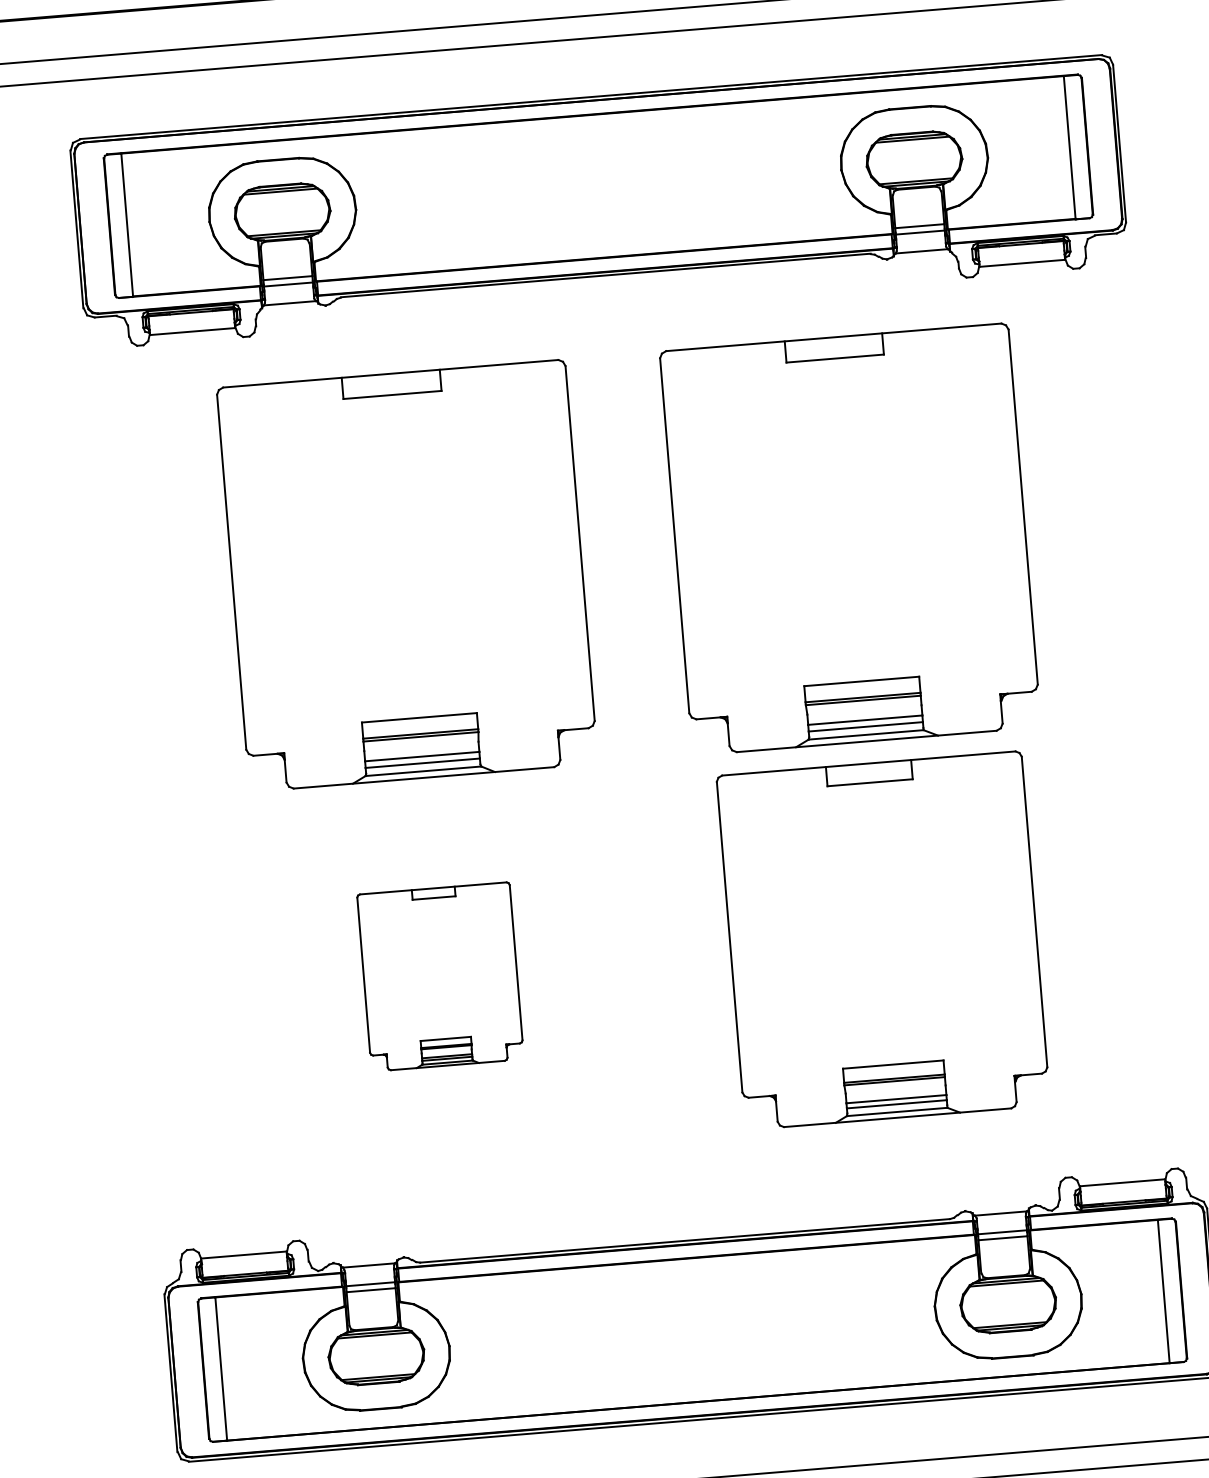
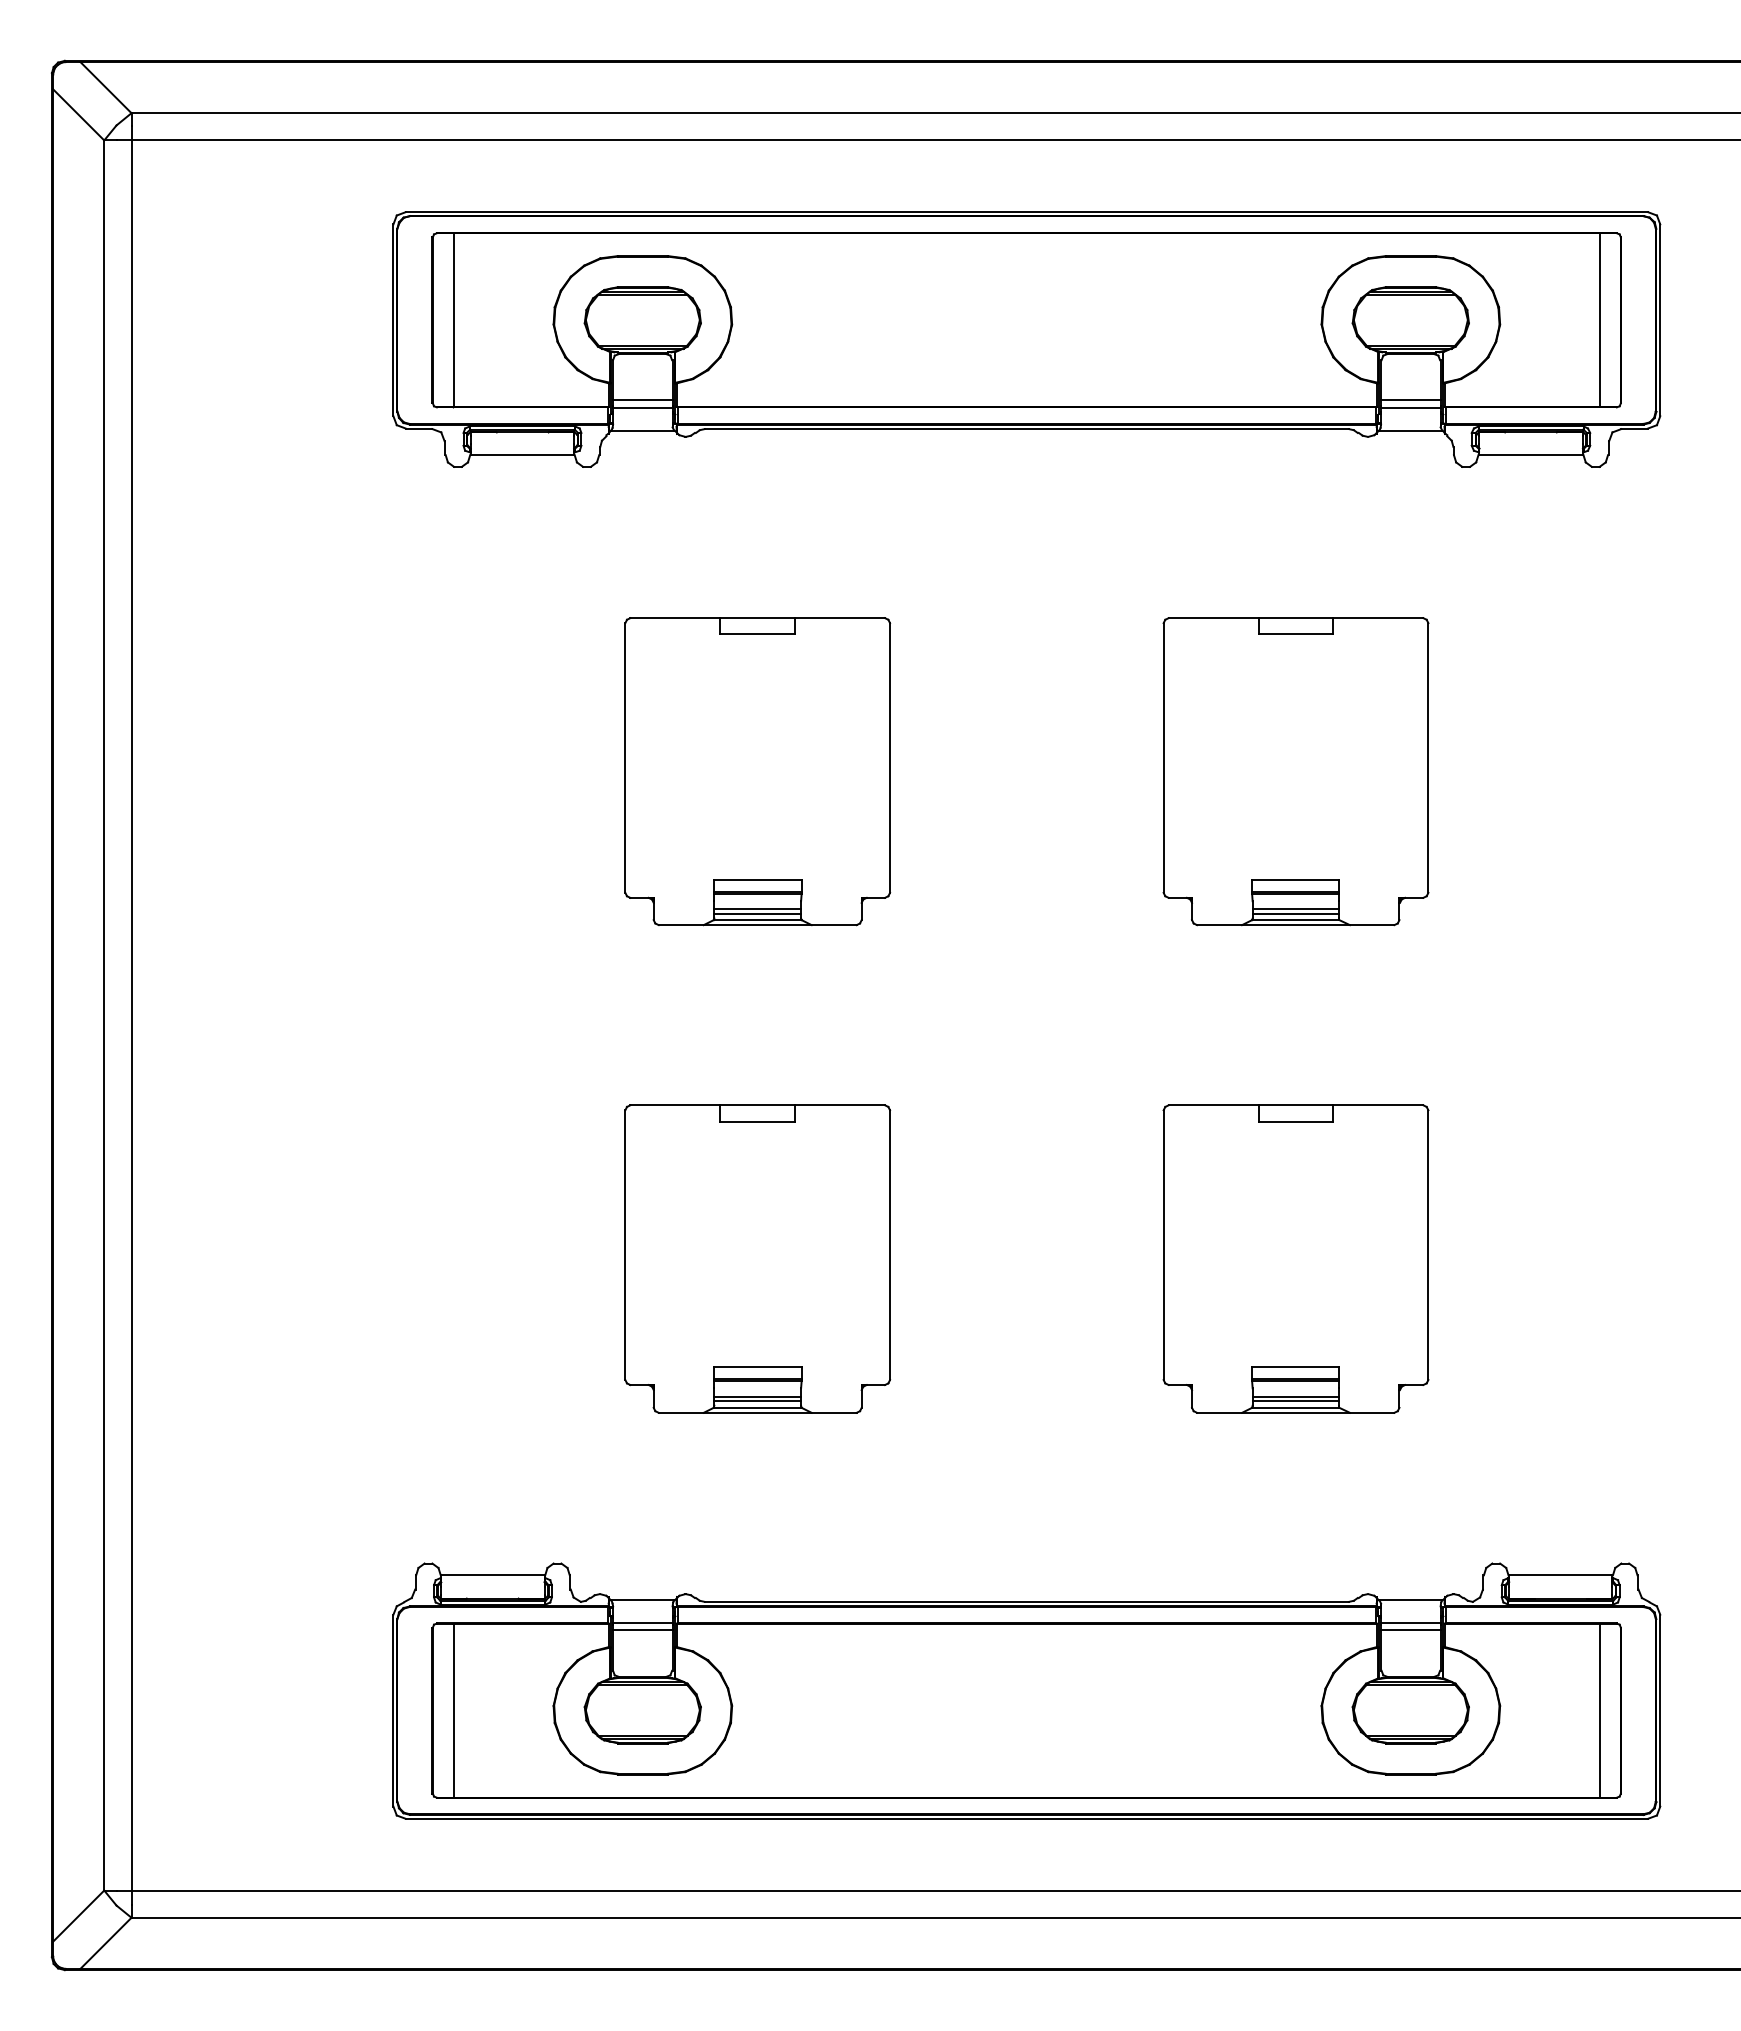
part: (849, 539) -> (1295, 771), size x0.62
part: (407, 575) -> (757, 771), size x0.62
part: (882, 940) -> (1295, 1258), size x0.71
part: (440, 976) -> (757, 1258), size x1.43

